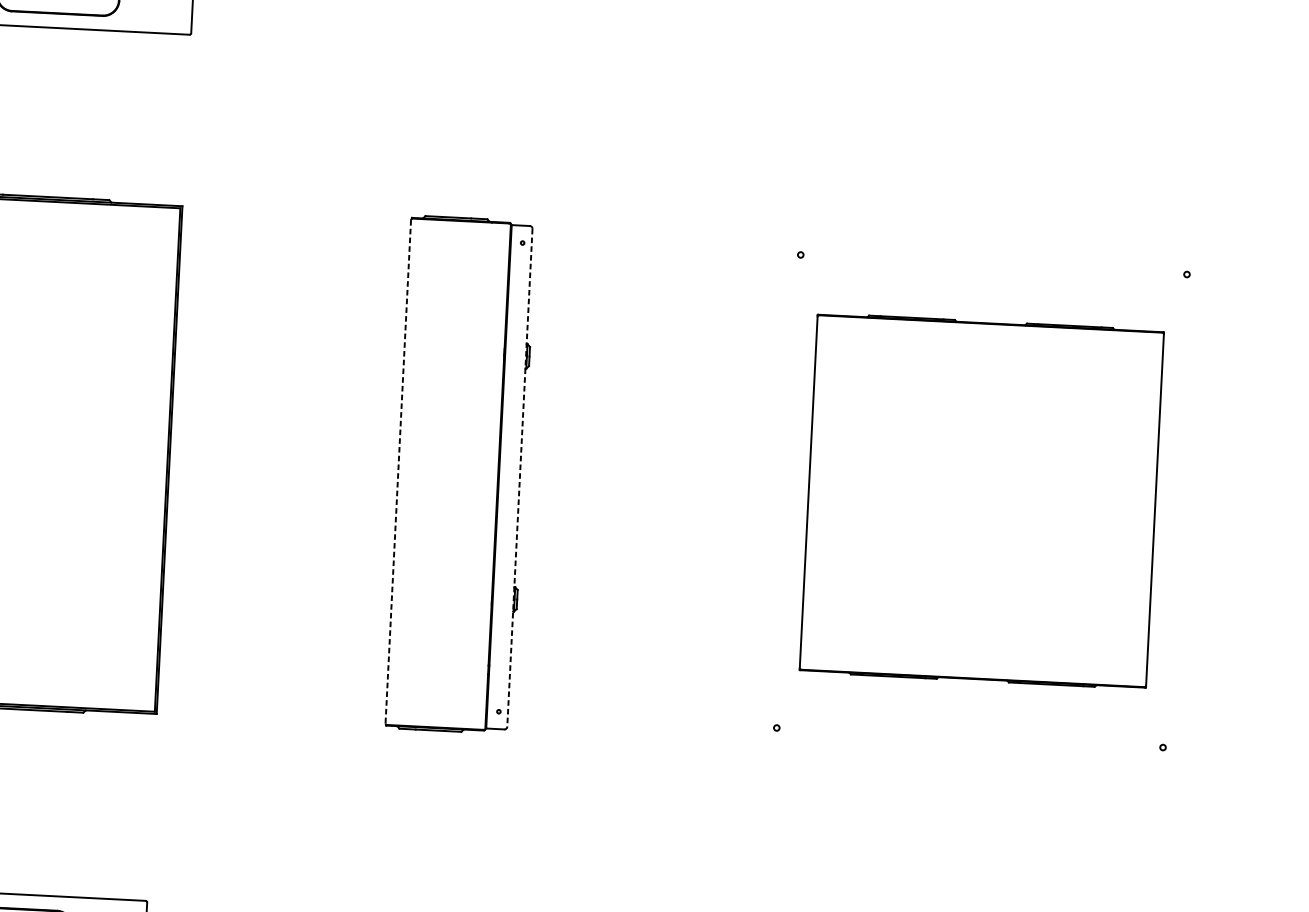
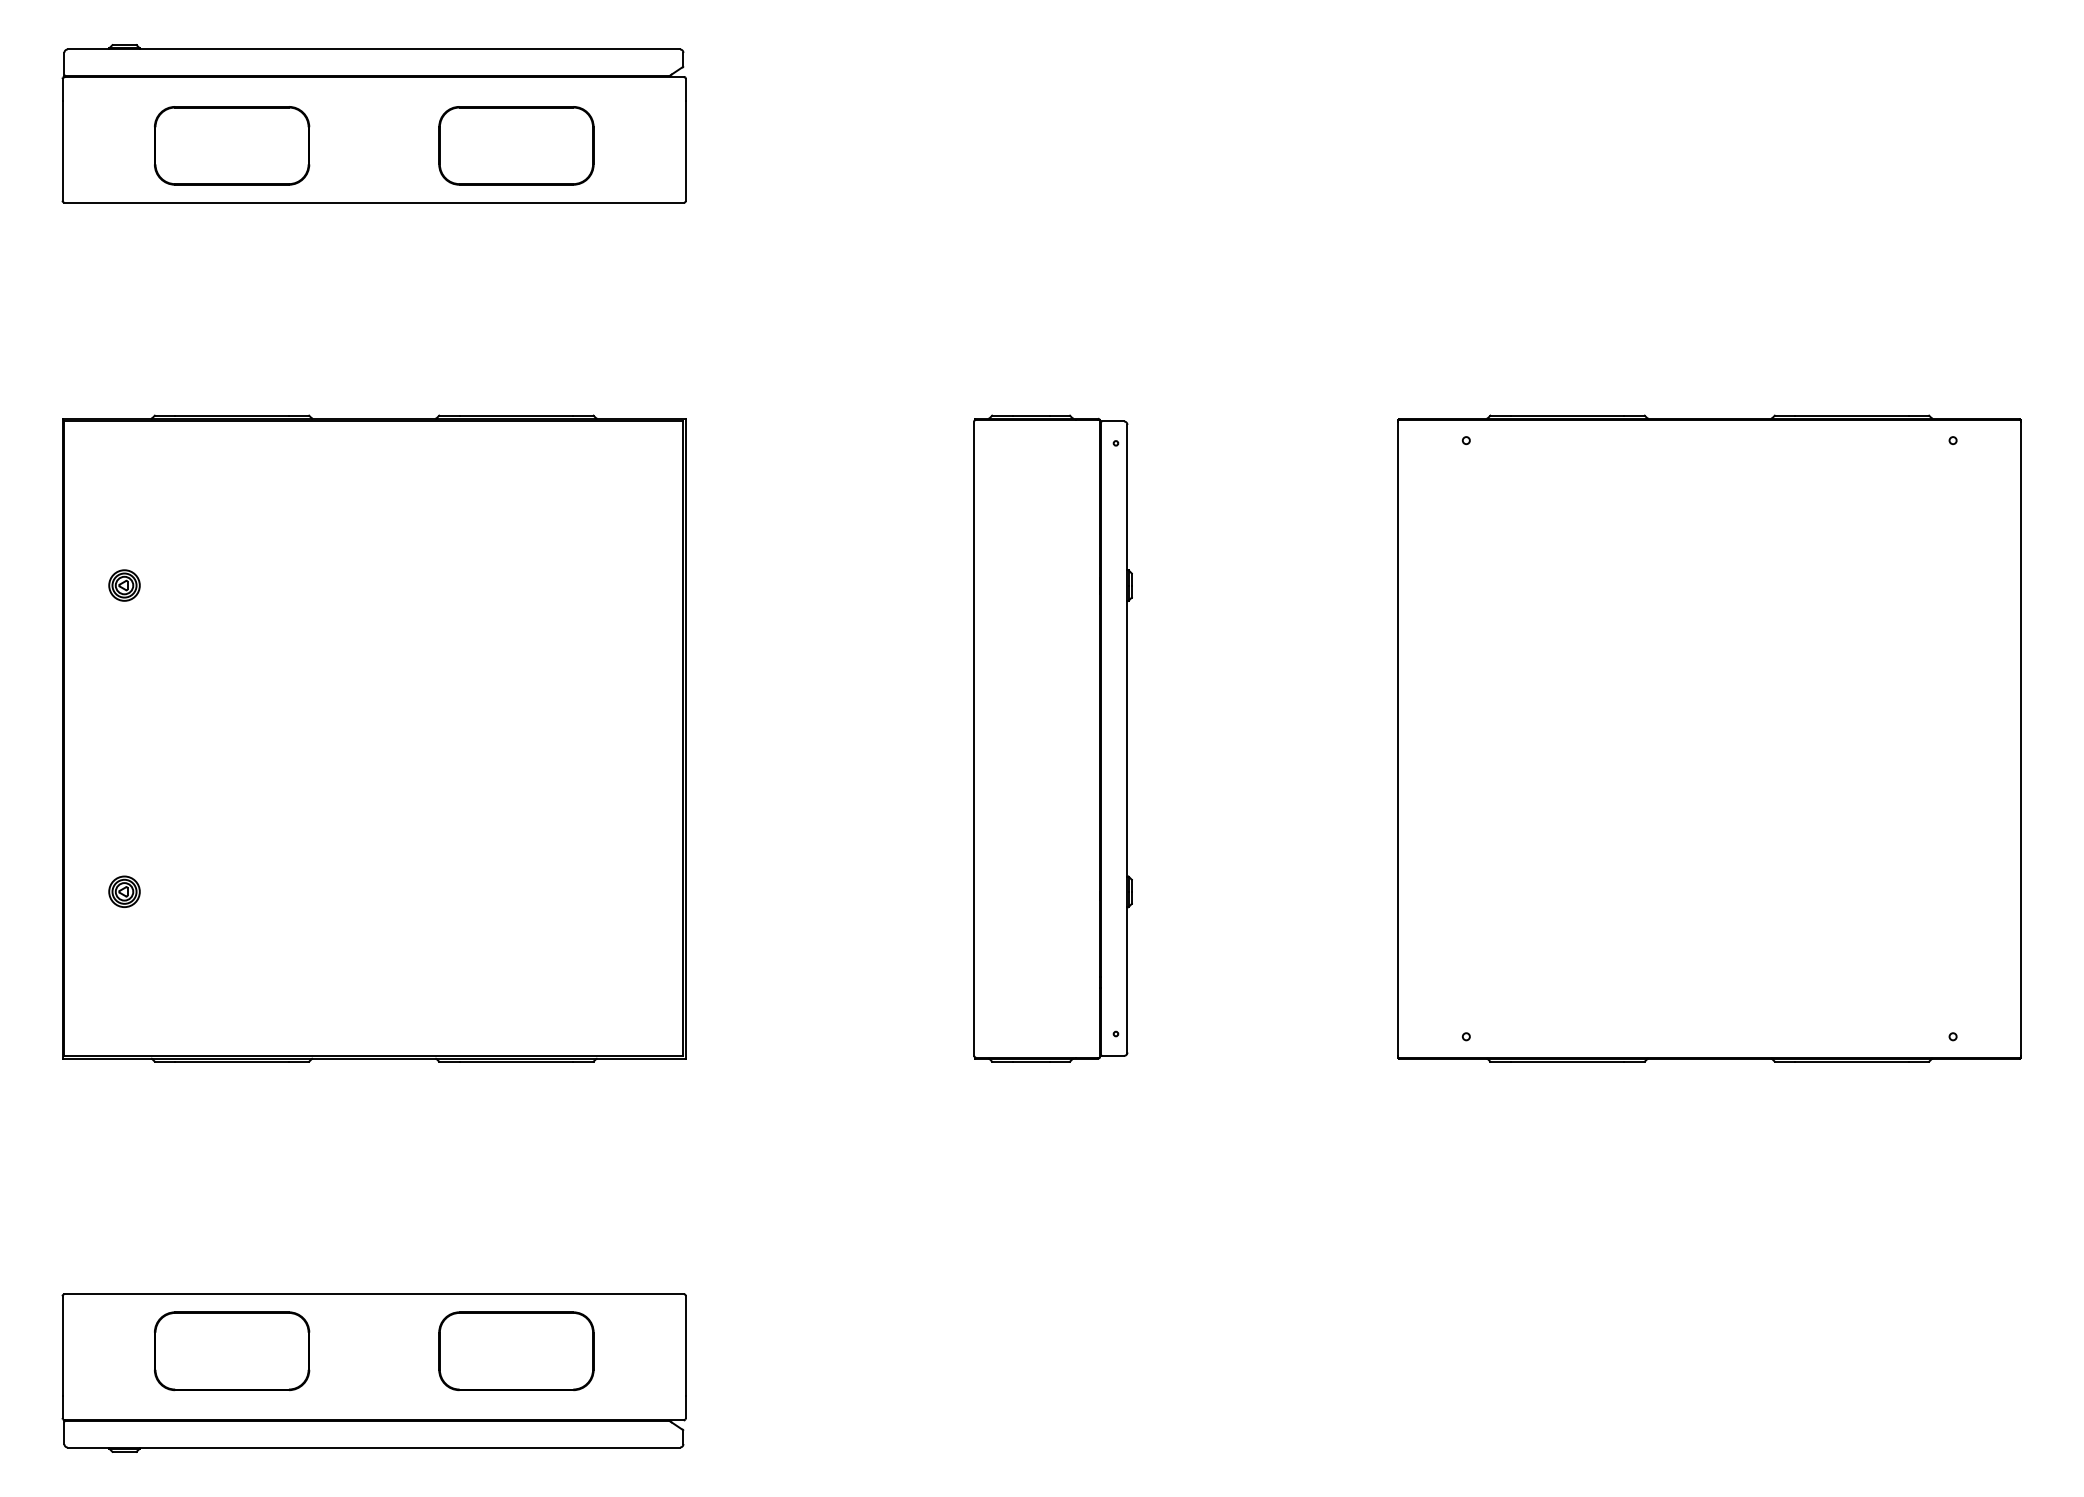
line: (398, 472) -> (974, 739), dashed -> solid
line: (519, 477) -> (1127, 738), dashed -> solid
part: (981, 501) -> (1709, 738), size x1.43

